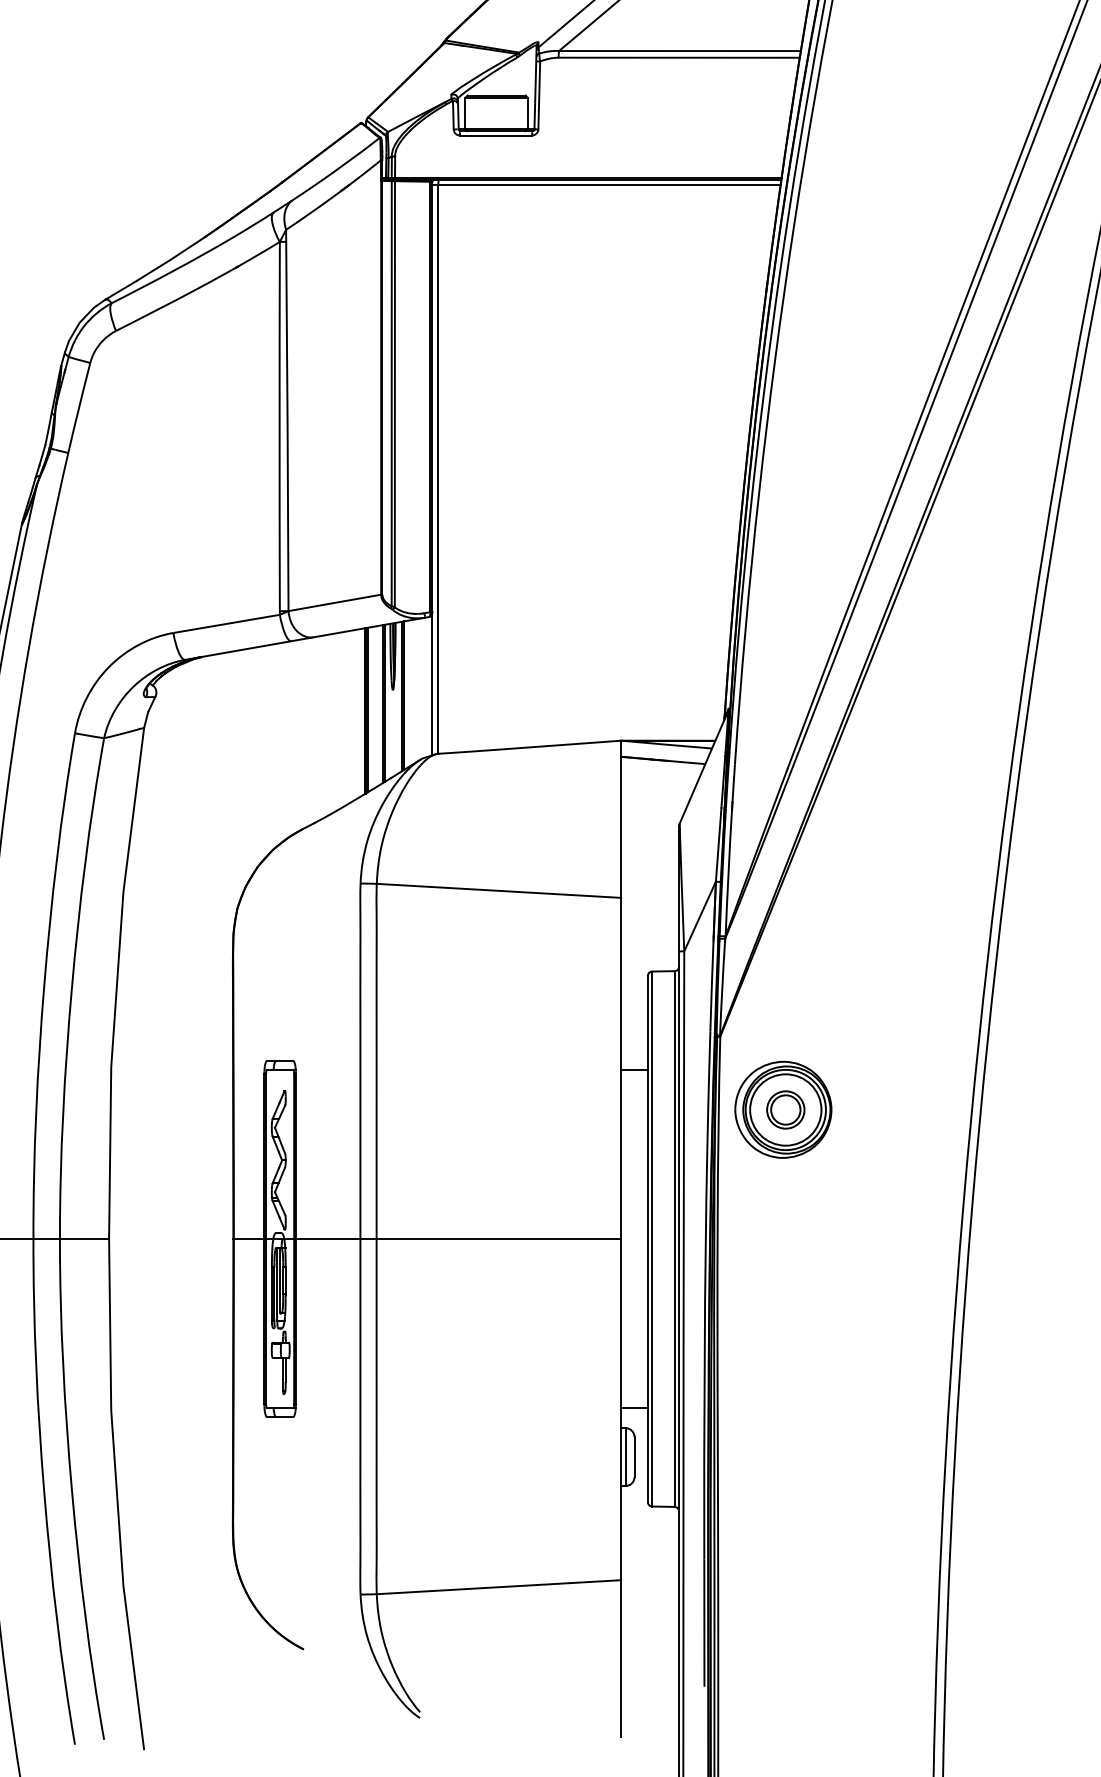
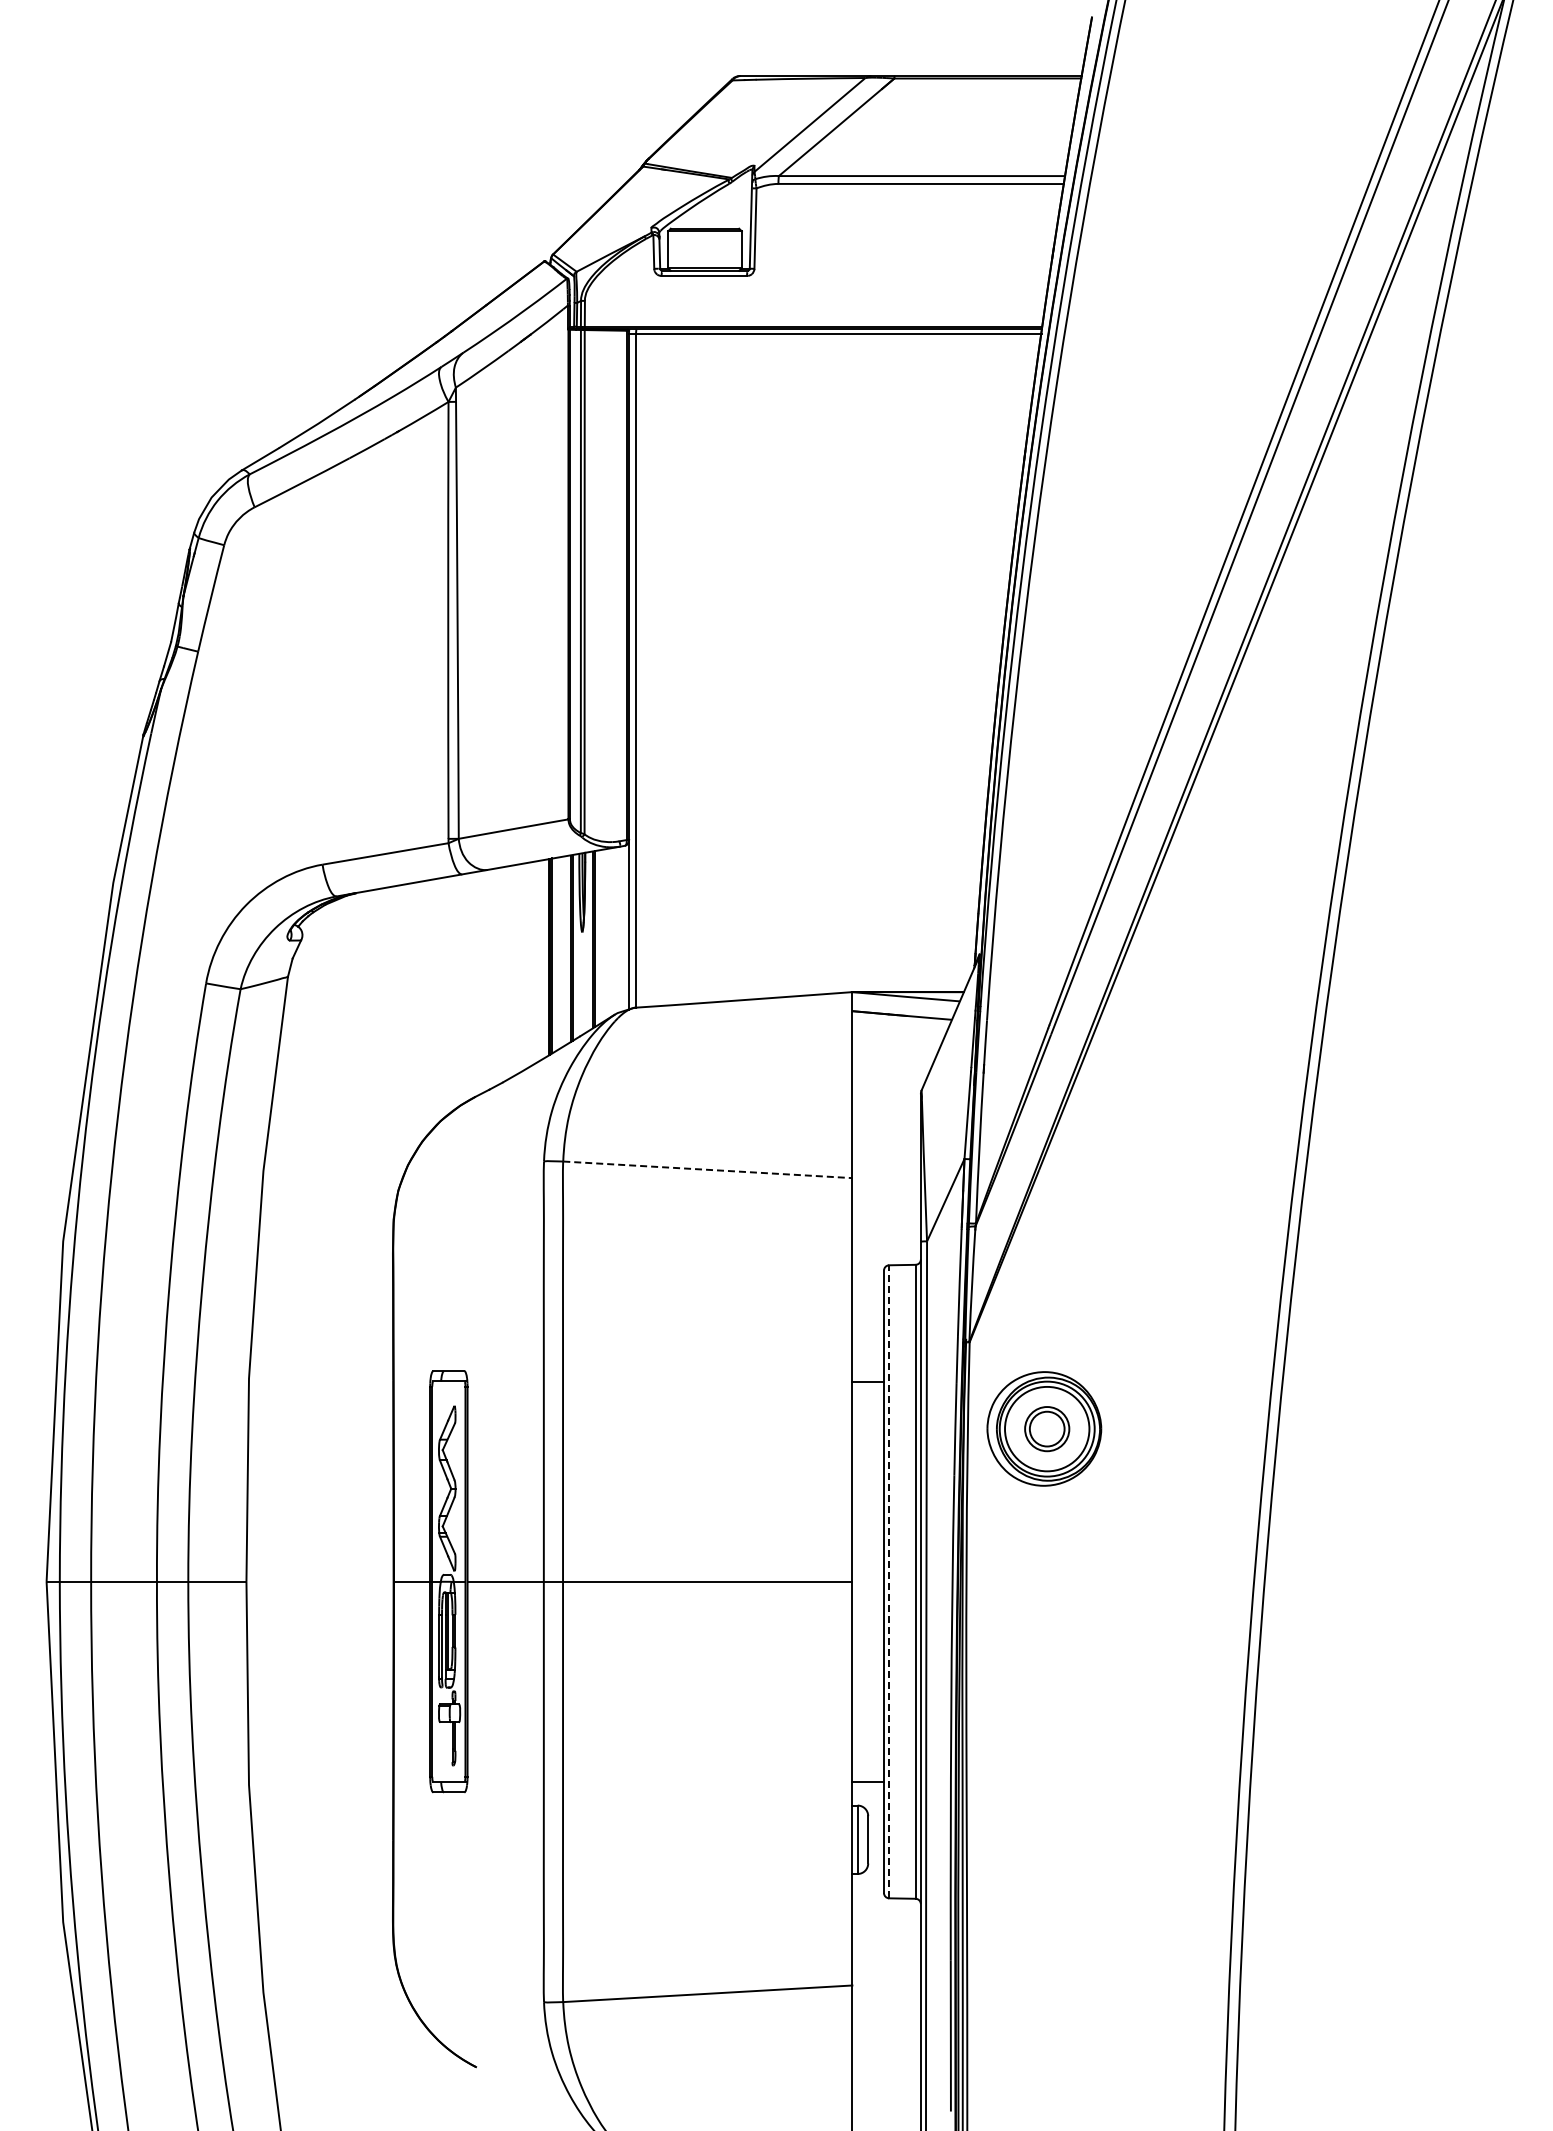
line: (498, 890) -> (707, 1169), solid -> dashed
line: (652, 1238) -> (889, 1581), solid -> dashed

